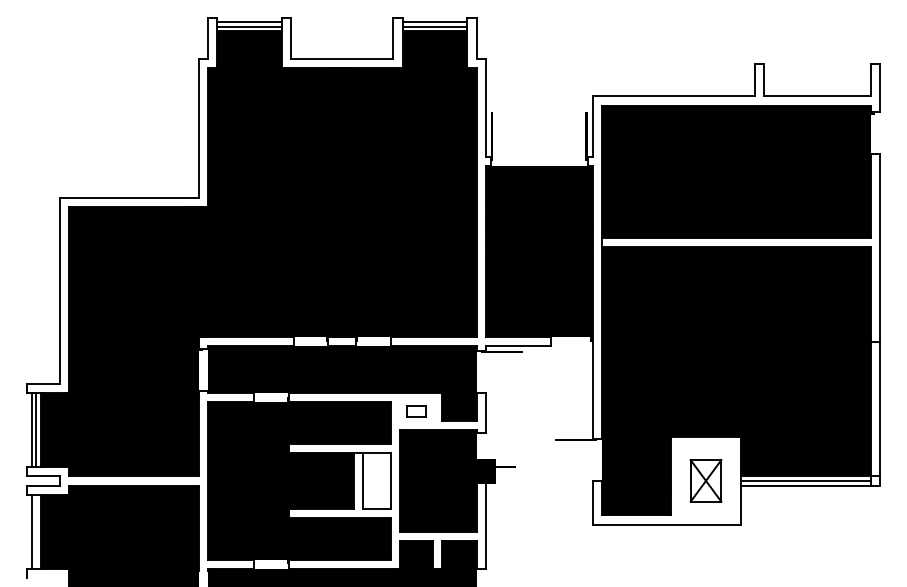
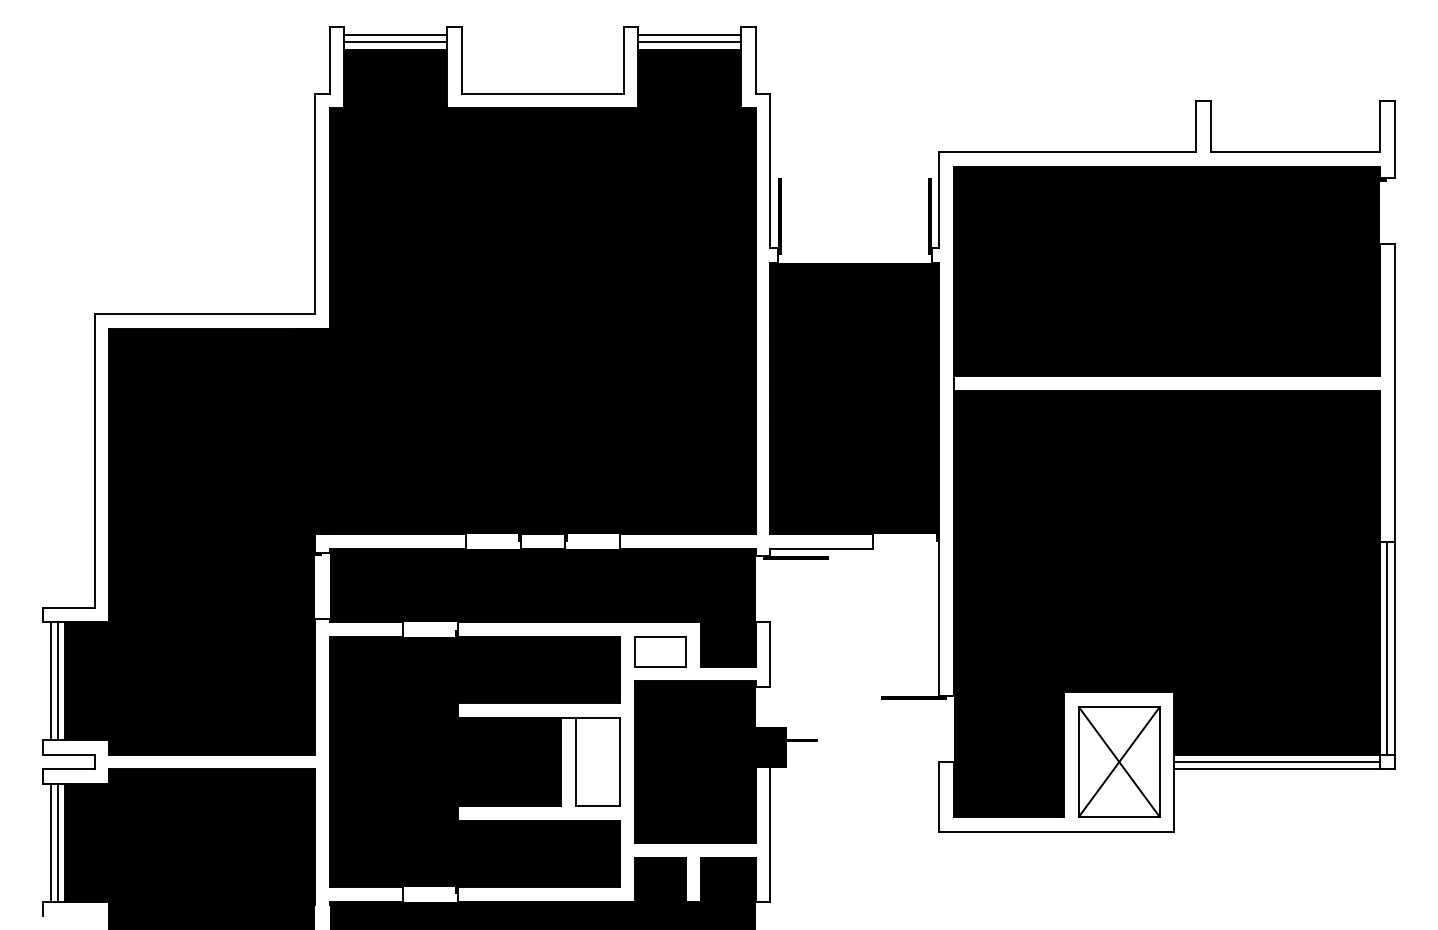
line: (875, 408) -> (1387, 647), added
part: (416, 411) -> (660, 652), size x1.67
part: (705, 480) -> (1118, 761), size x1.67
line: (36, 531) -> (57, 842), added

